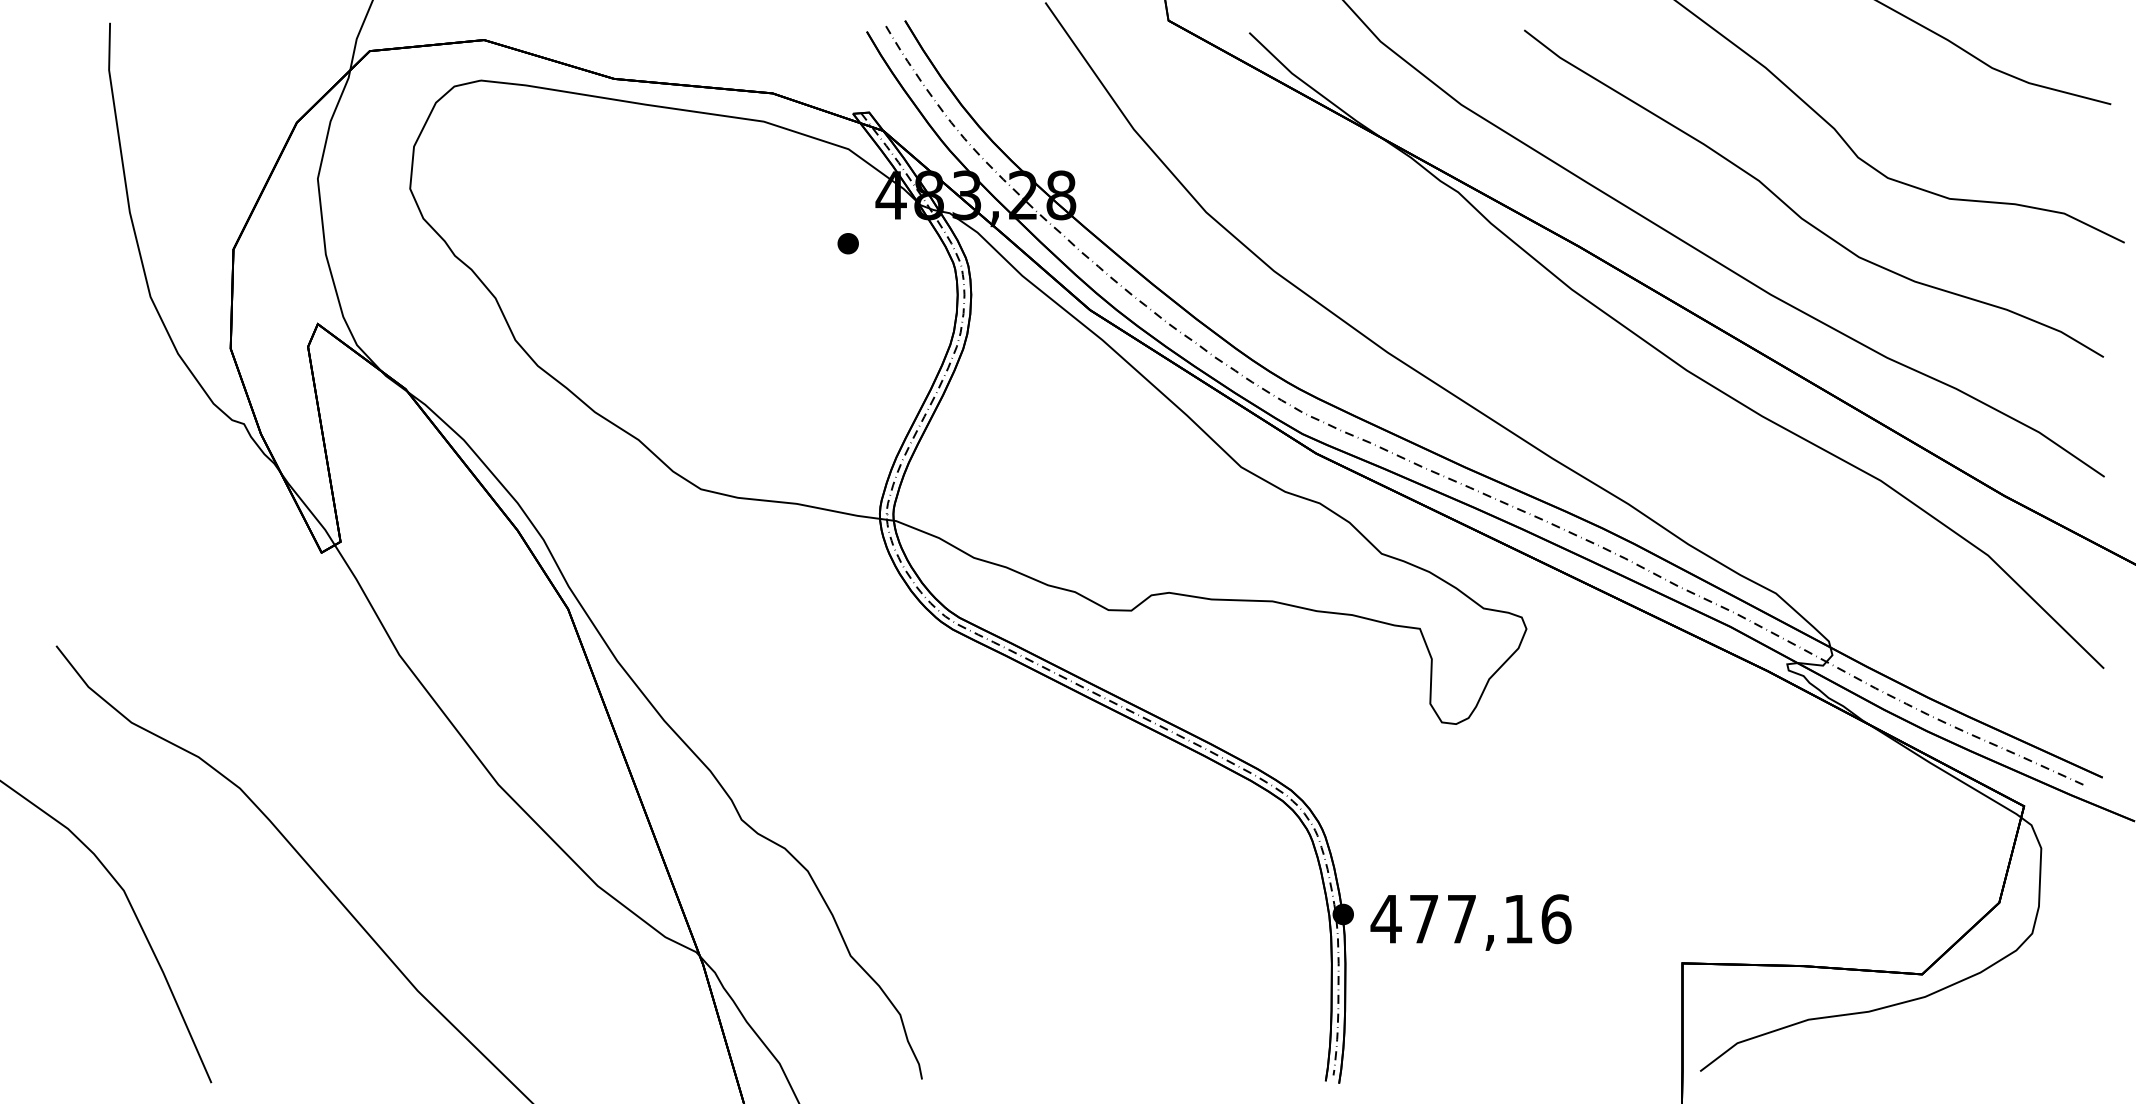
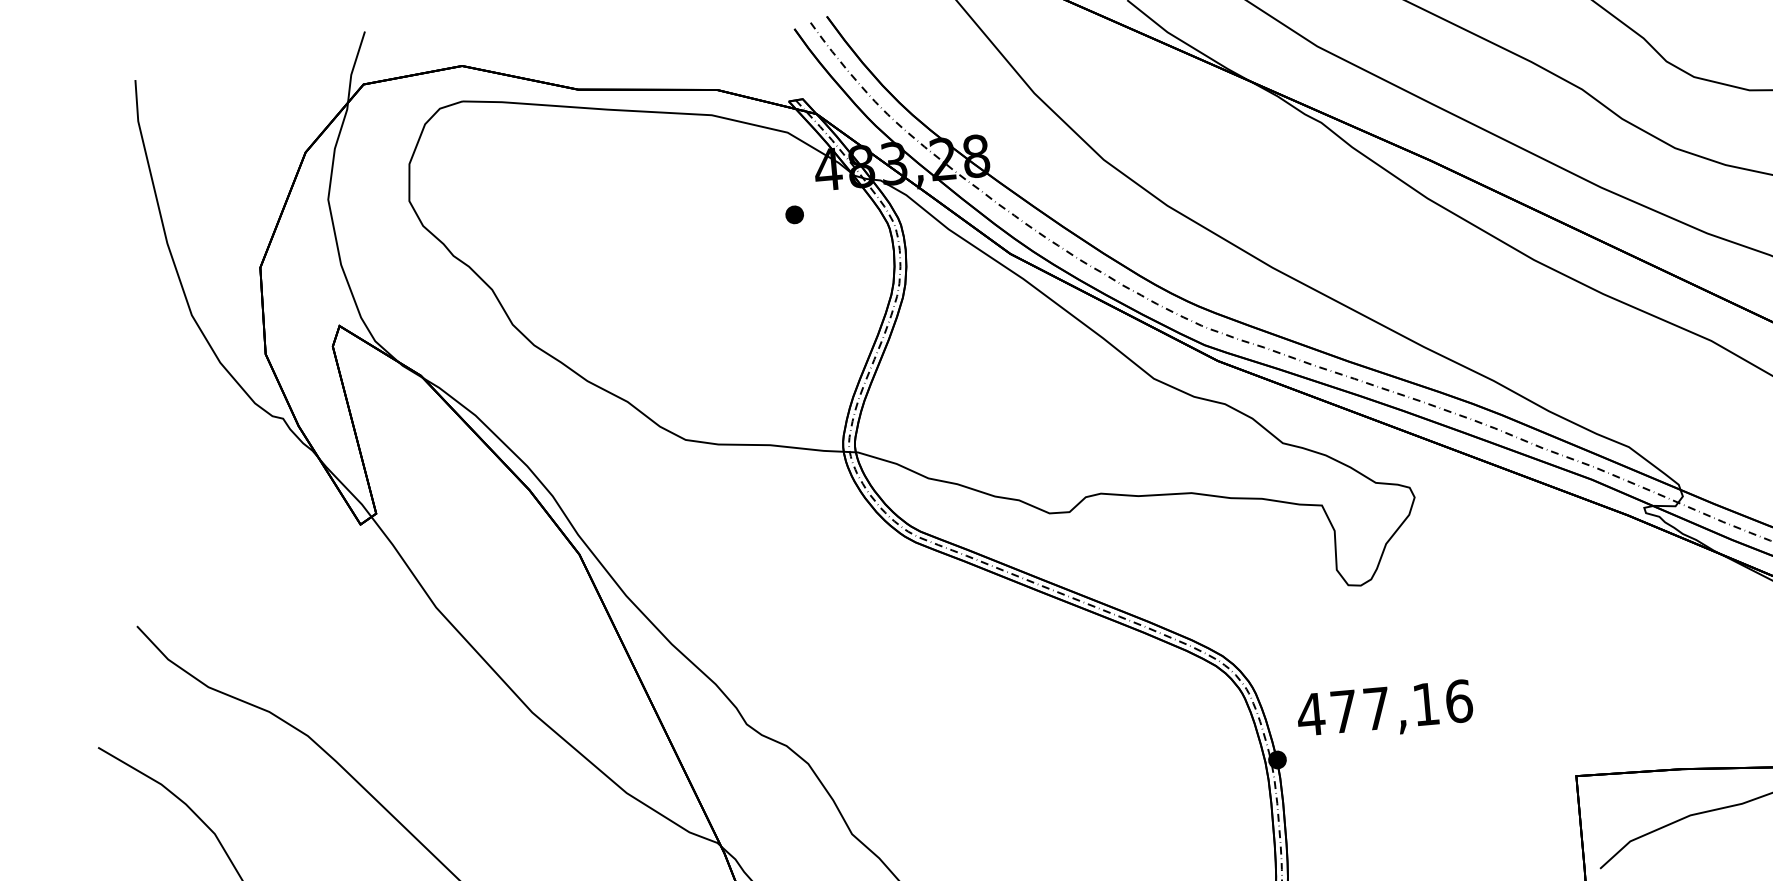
text: (1470, 922) -> (1384, 710), moved

